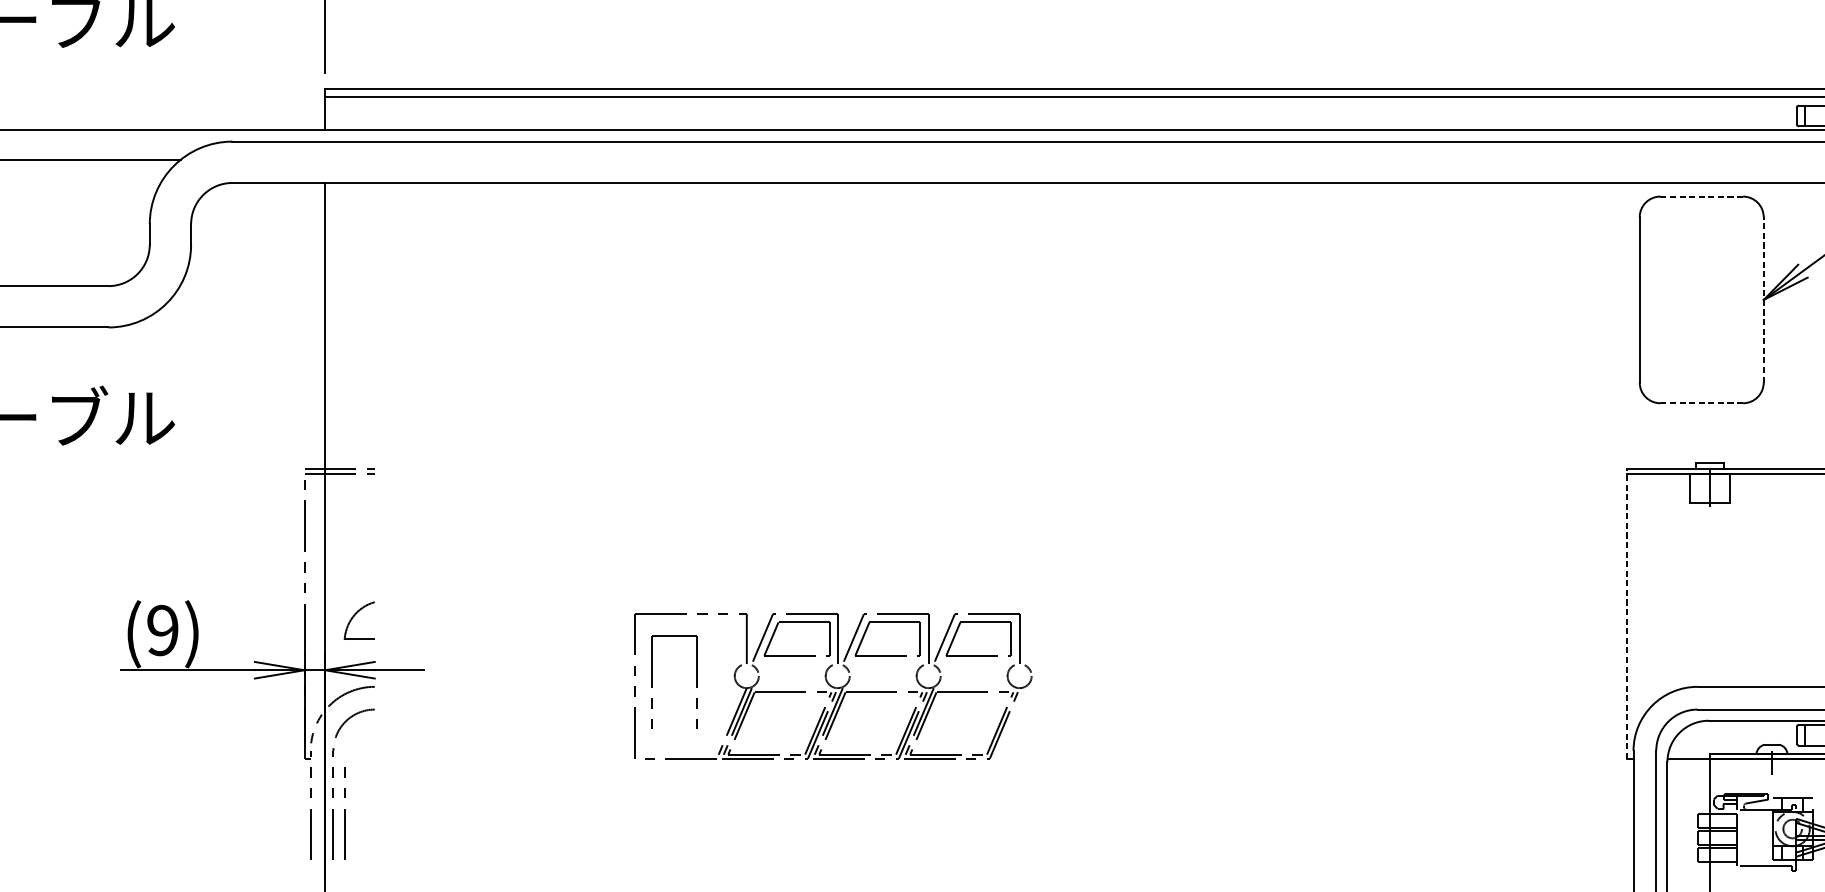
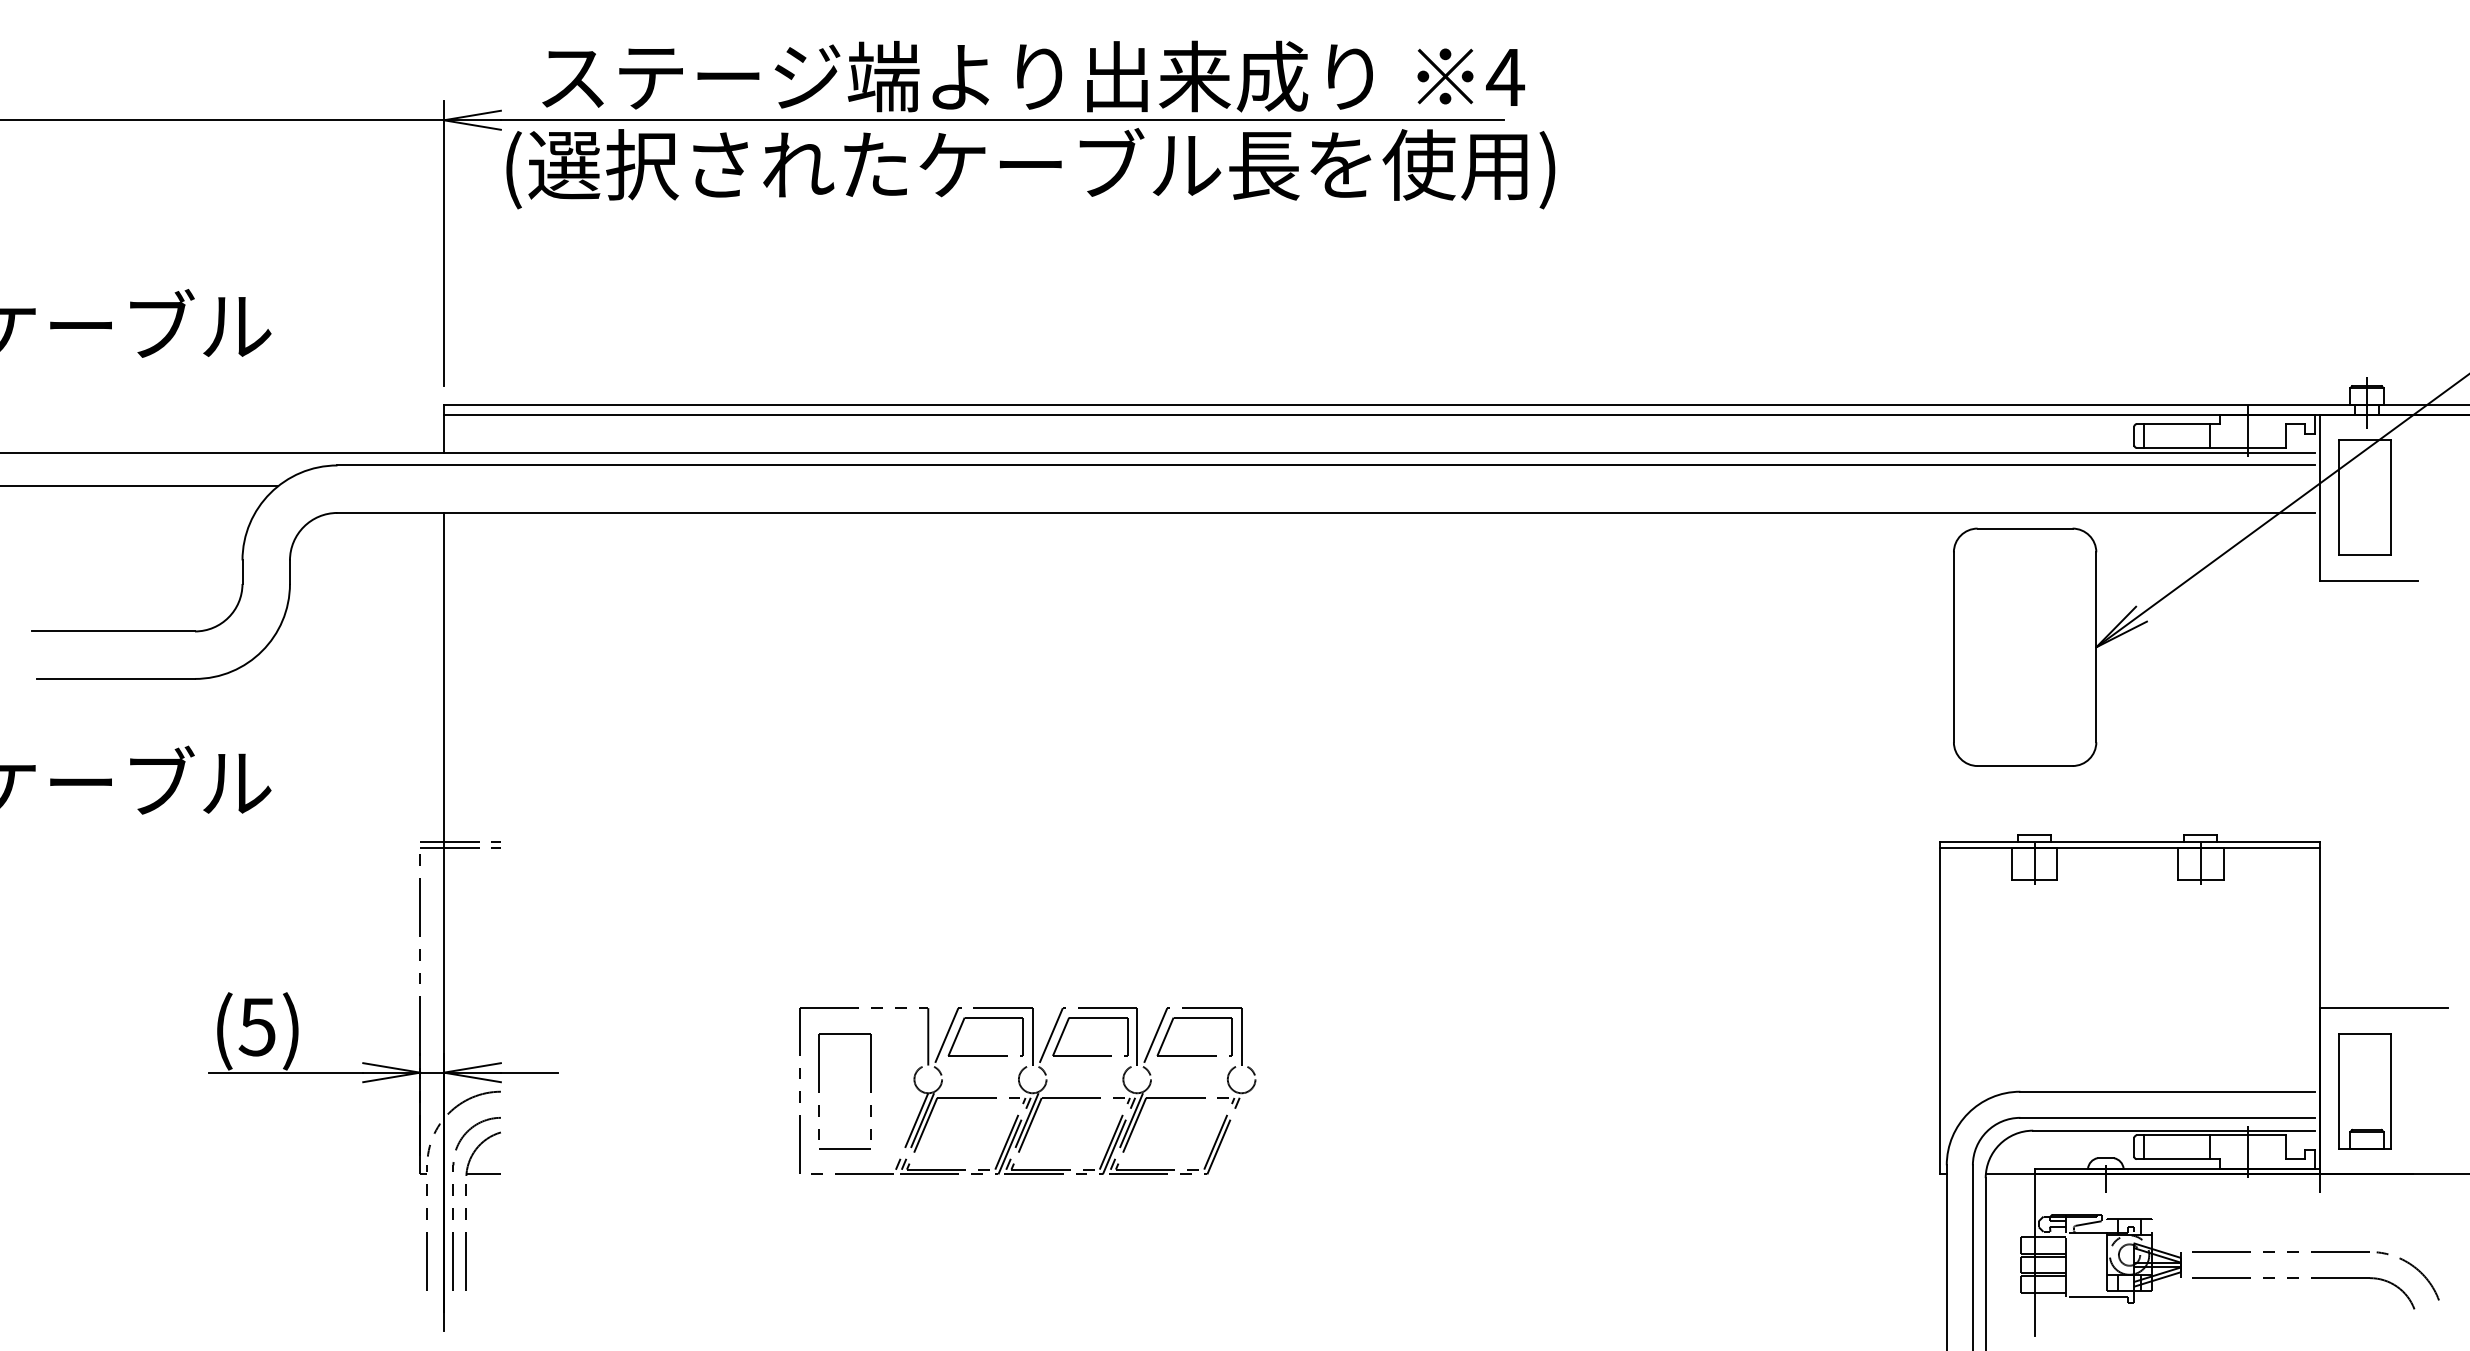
line: (1702, 196) -> (2025, 528), dashed -> solid
line: (1763, 300) -> (2096, 647), dashed -> solid
line: (1702, 403) -> (2025, 766), dashed -> solid
line: (1627, 613) -> (1939, 1007), dashed -> solid
part: (354, 616) -> (477, 1149), moved
text: (161, 630) -> (256, 1026), (9) -> (5)
line: (674, 736) -> (845, 1148), added

